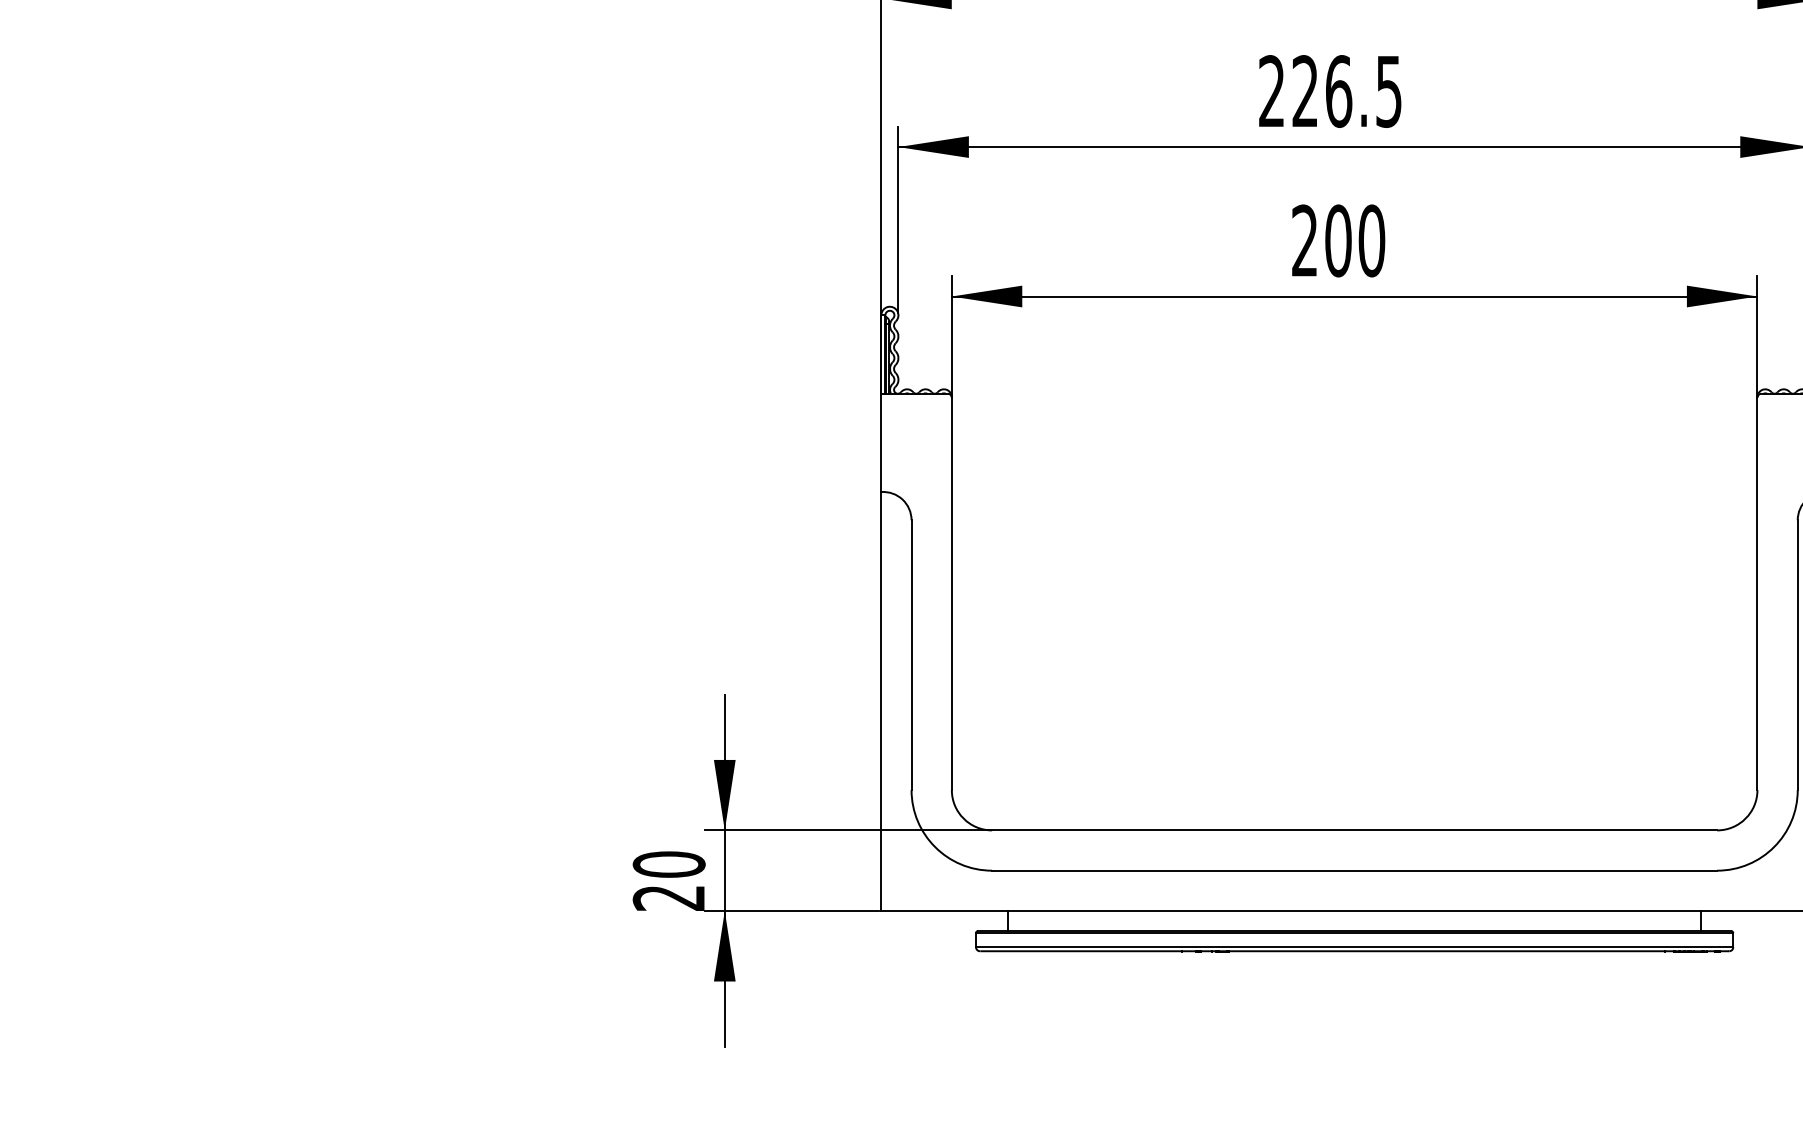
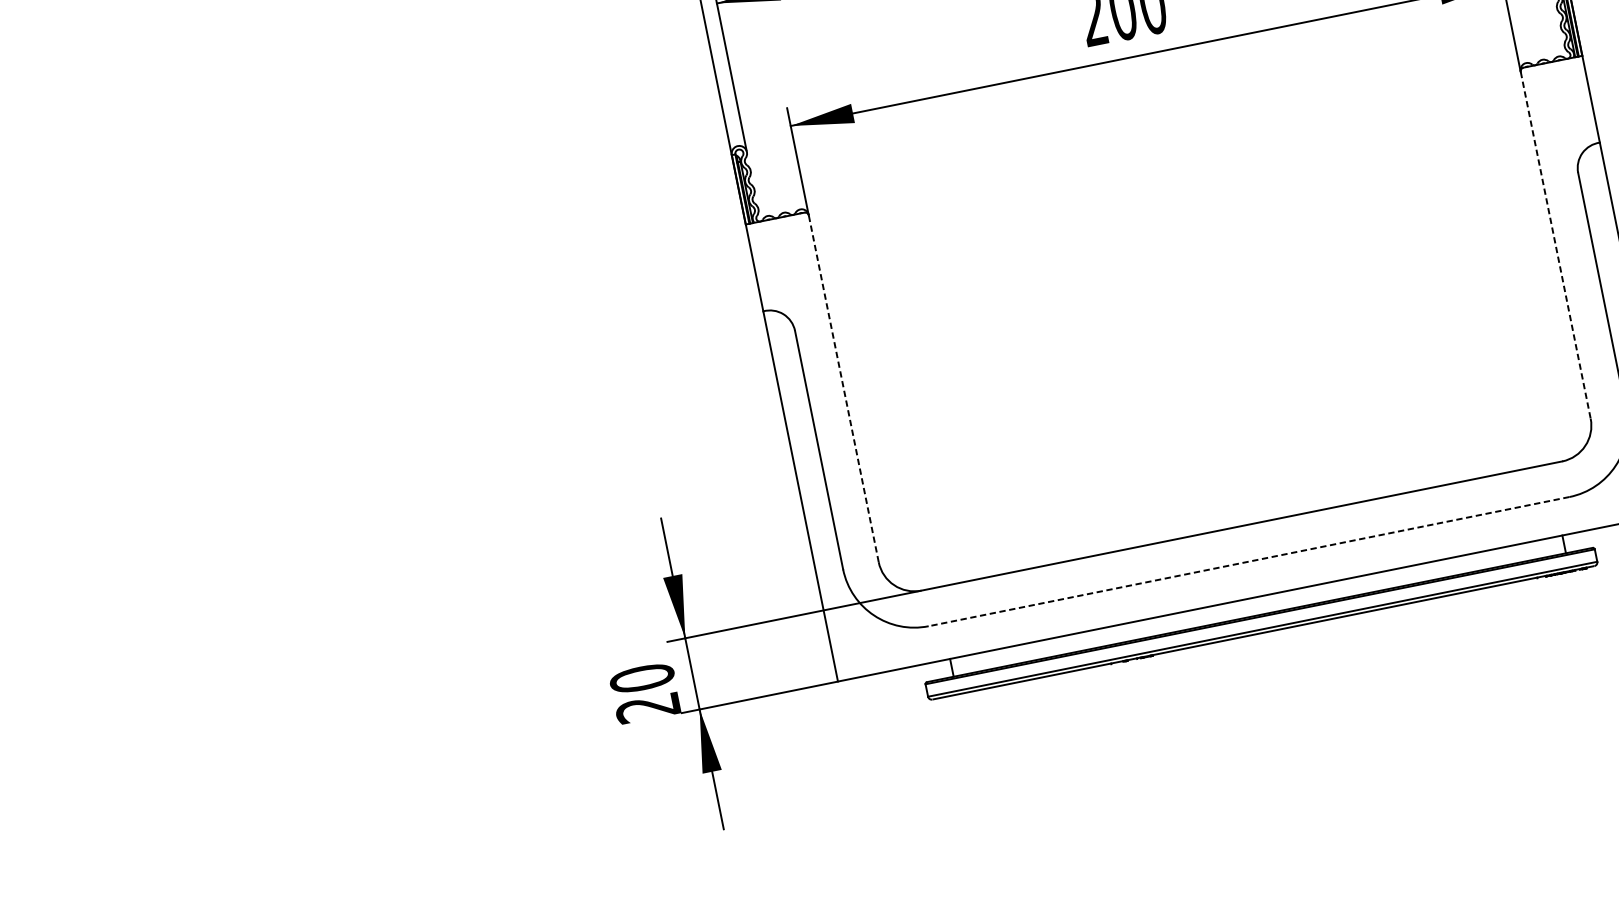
line: (951, 593) -> (843, 388), solid -> dashed
line: (1757, 594) -> (1555, 245), solid -> dashed
line: (1354, 870) -> (1248, 561), solid -> dashed

